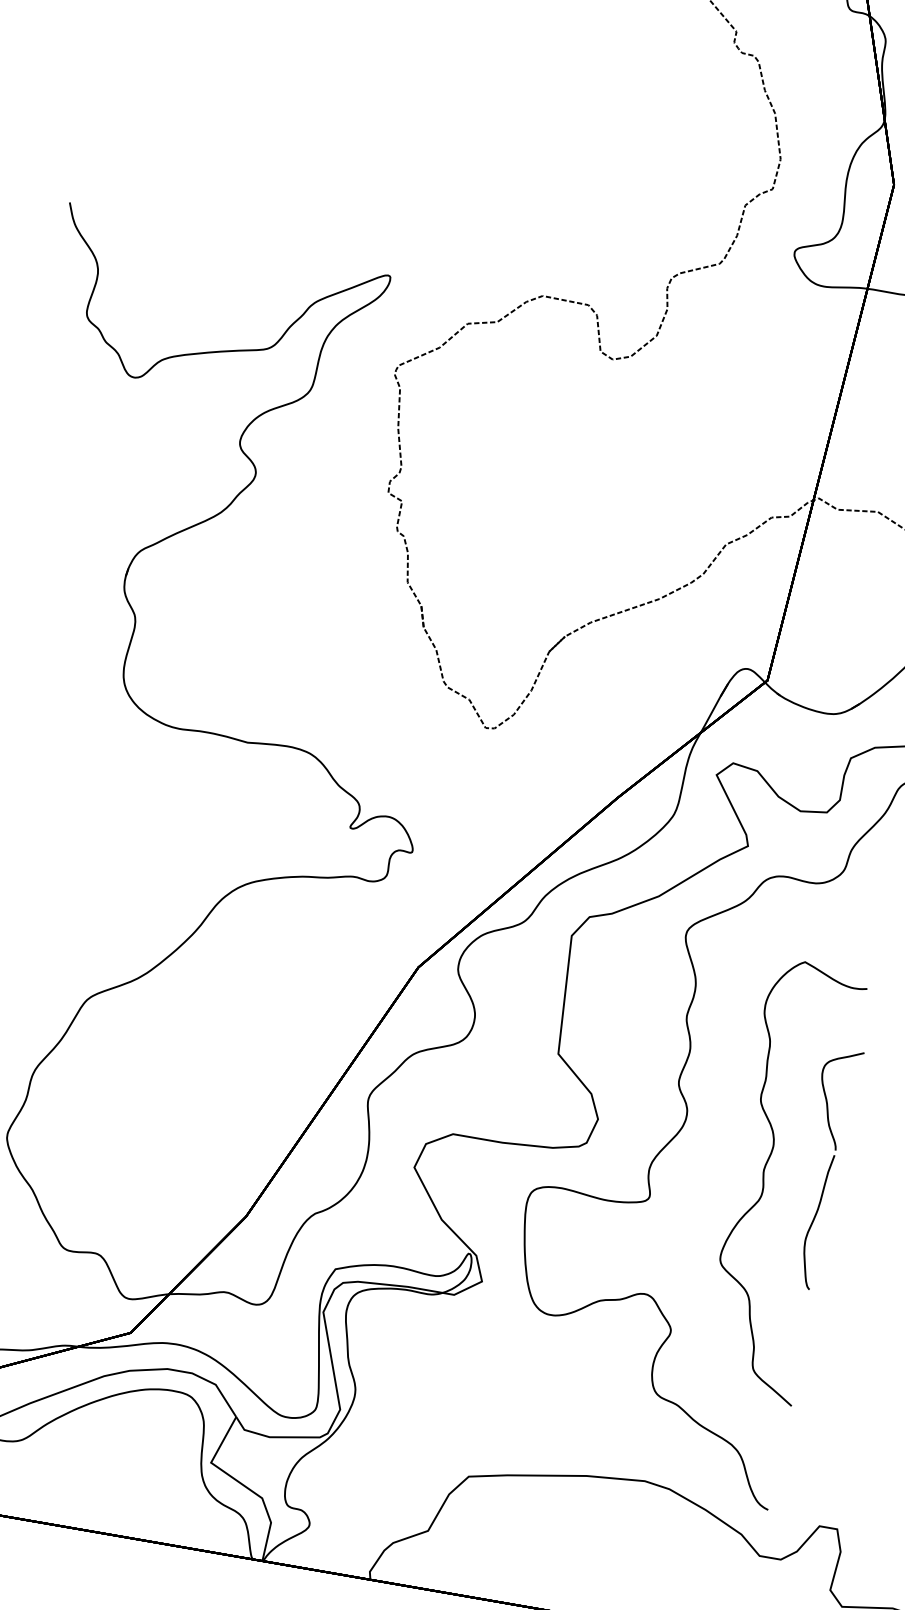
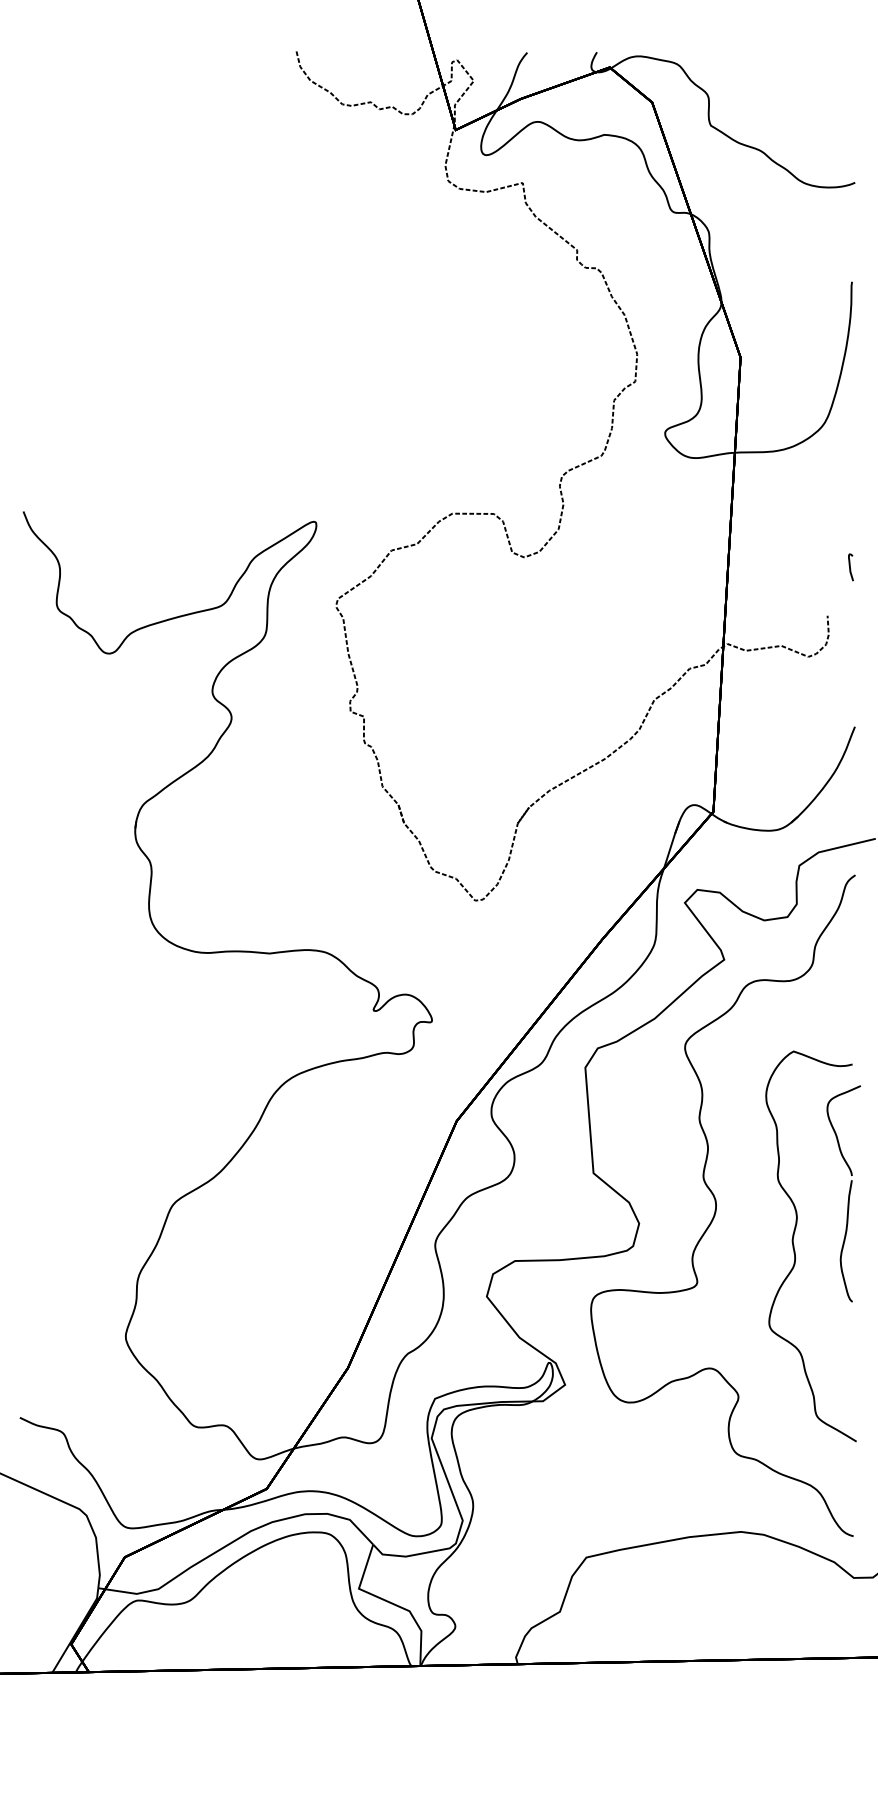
part: (822, 1168) -> (843, 1193), moved

